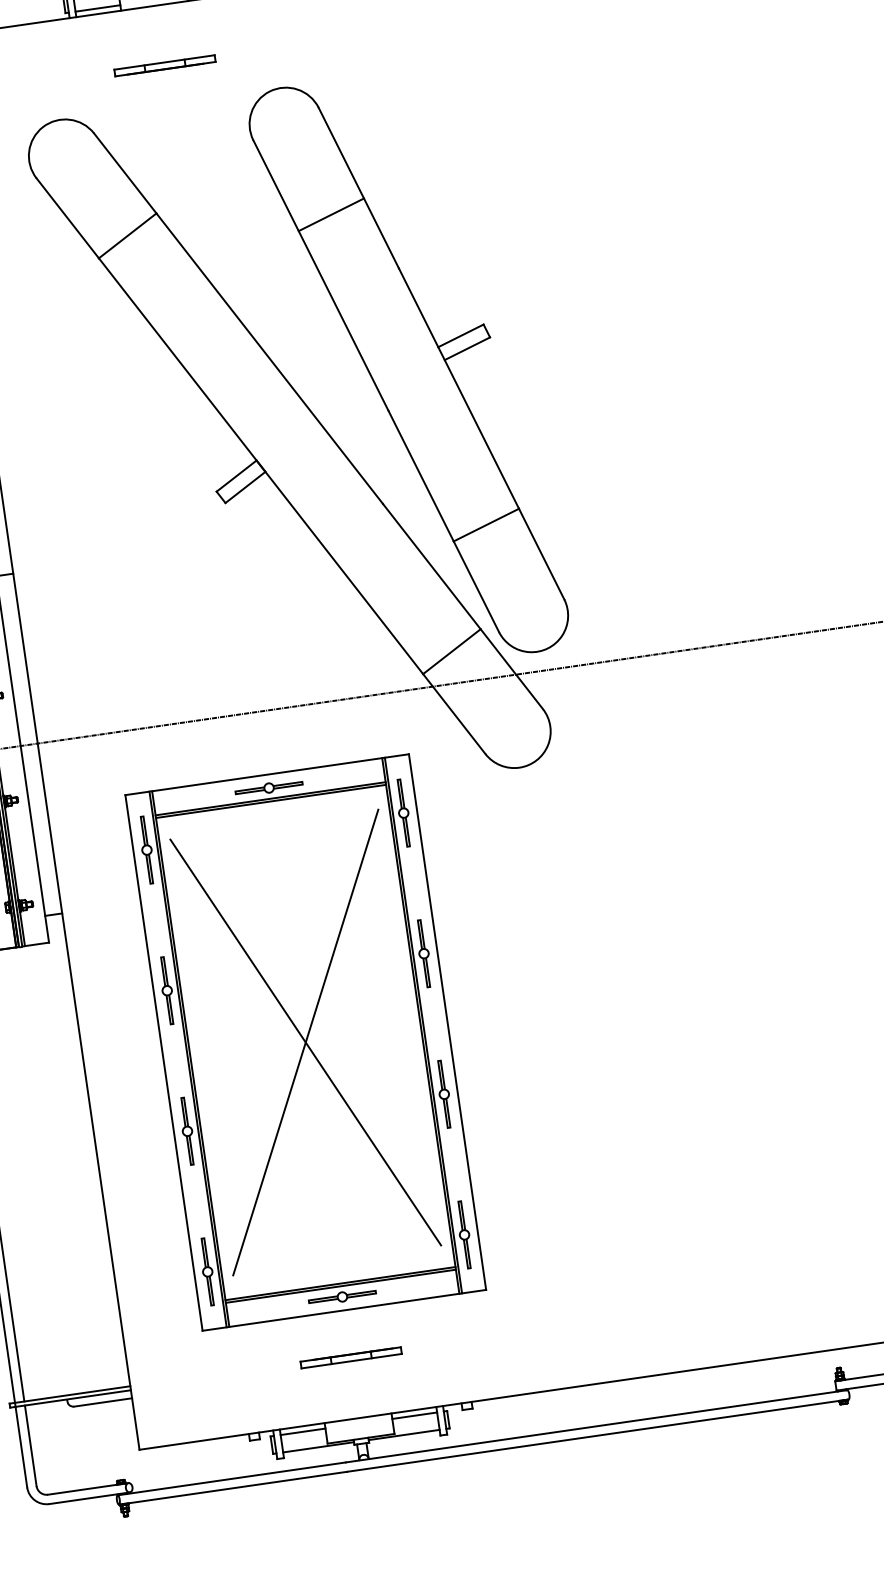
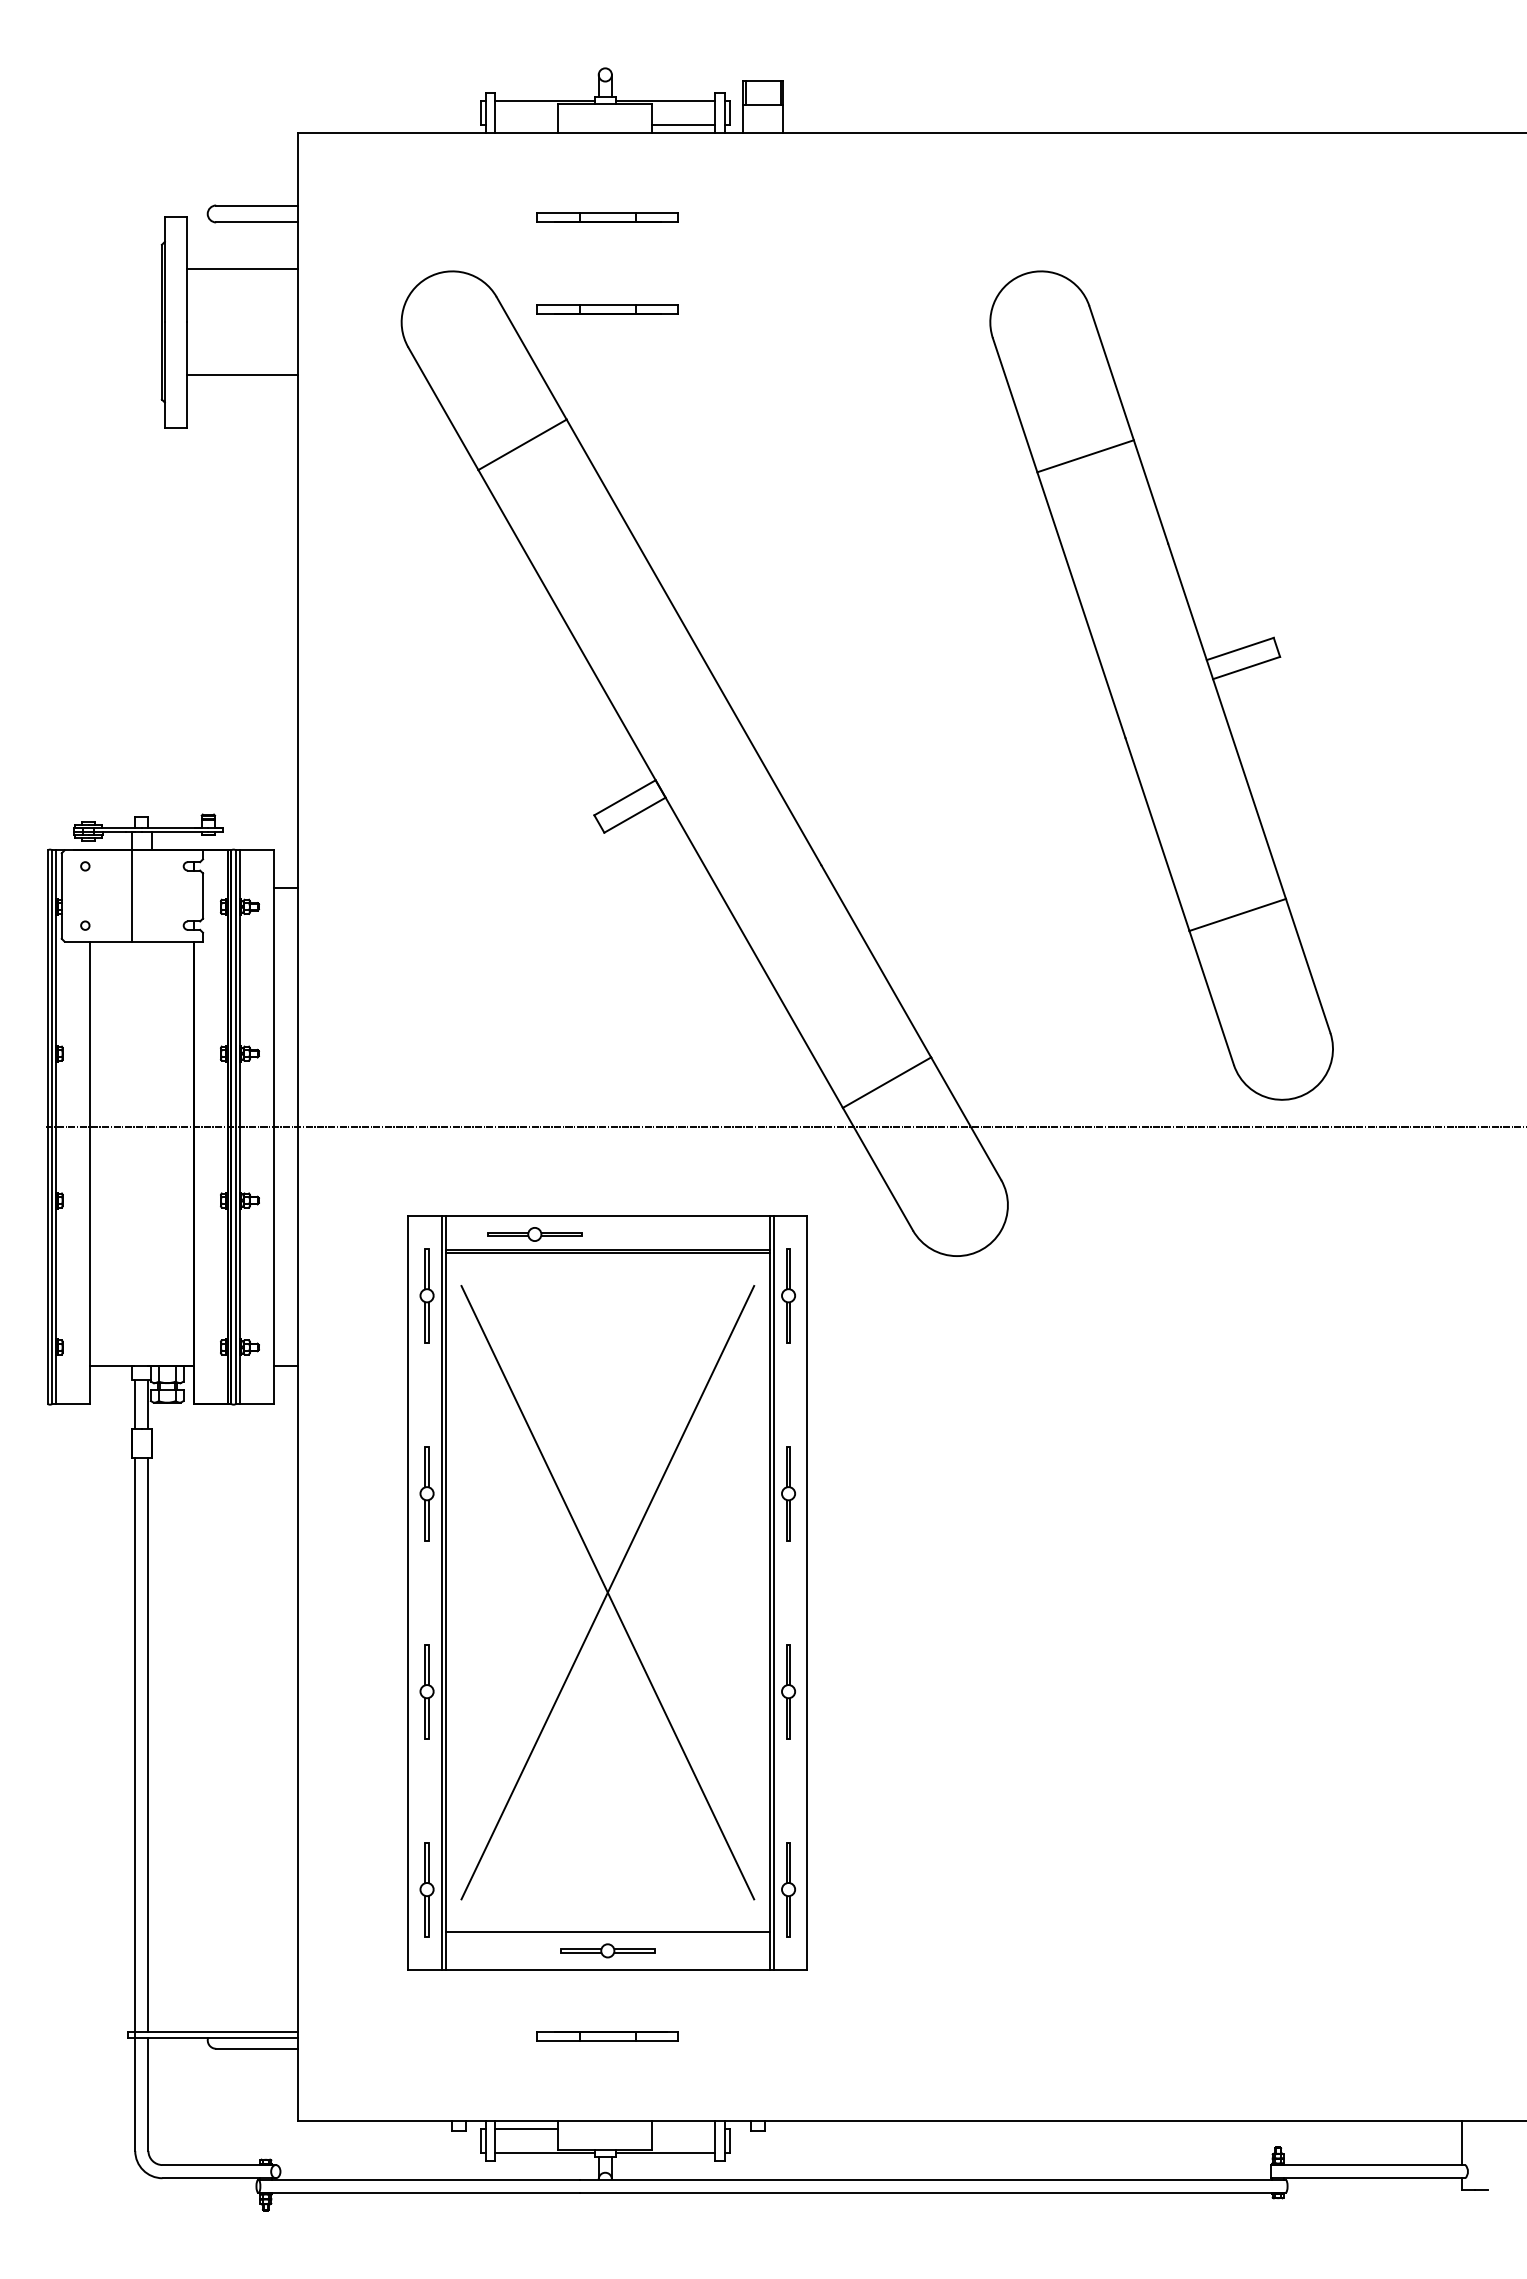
line: (97, 8) -> (526, 125), removed
part: (174, 131) -> (607, 309), added
part: (408, 369) -> (1161, 685), moved
part: (268, 788) -> (534, 1234), moved
line: (340, 1286) -> (607, 1935), removed
line: (414, 1416) -> (683, 2129), removed

